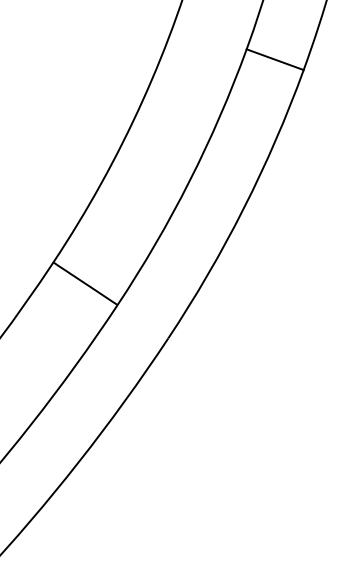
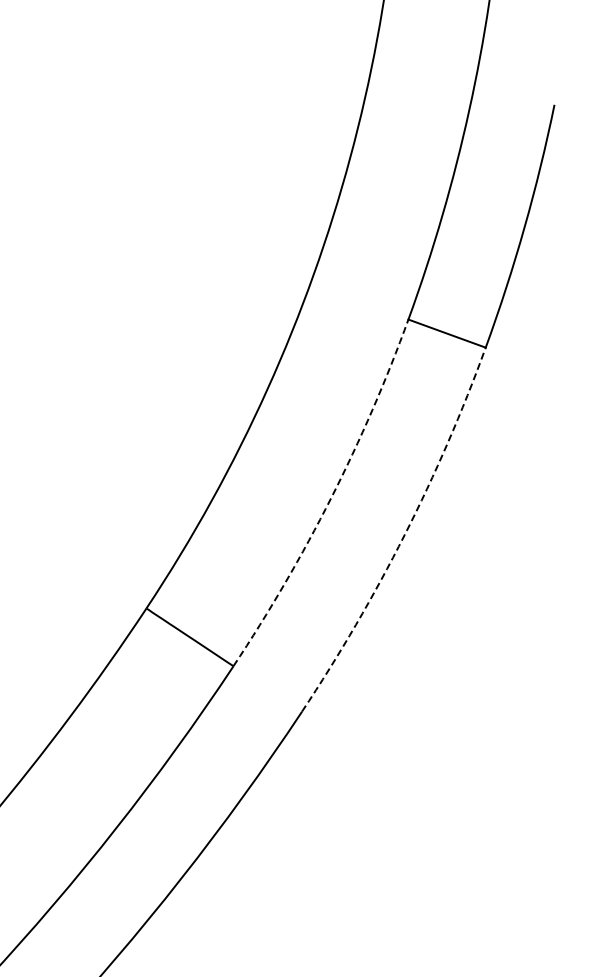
arc: (189, 180) -> (331, 497), solid -> dashed
arc: (243, 208) -> (404, 535), solid -> dashed

